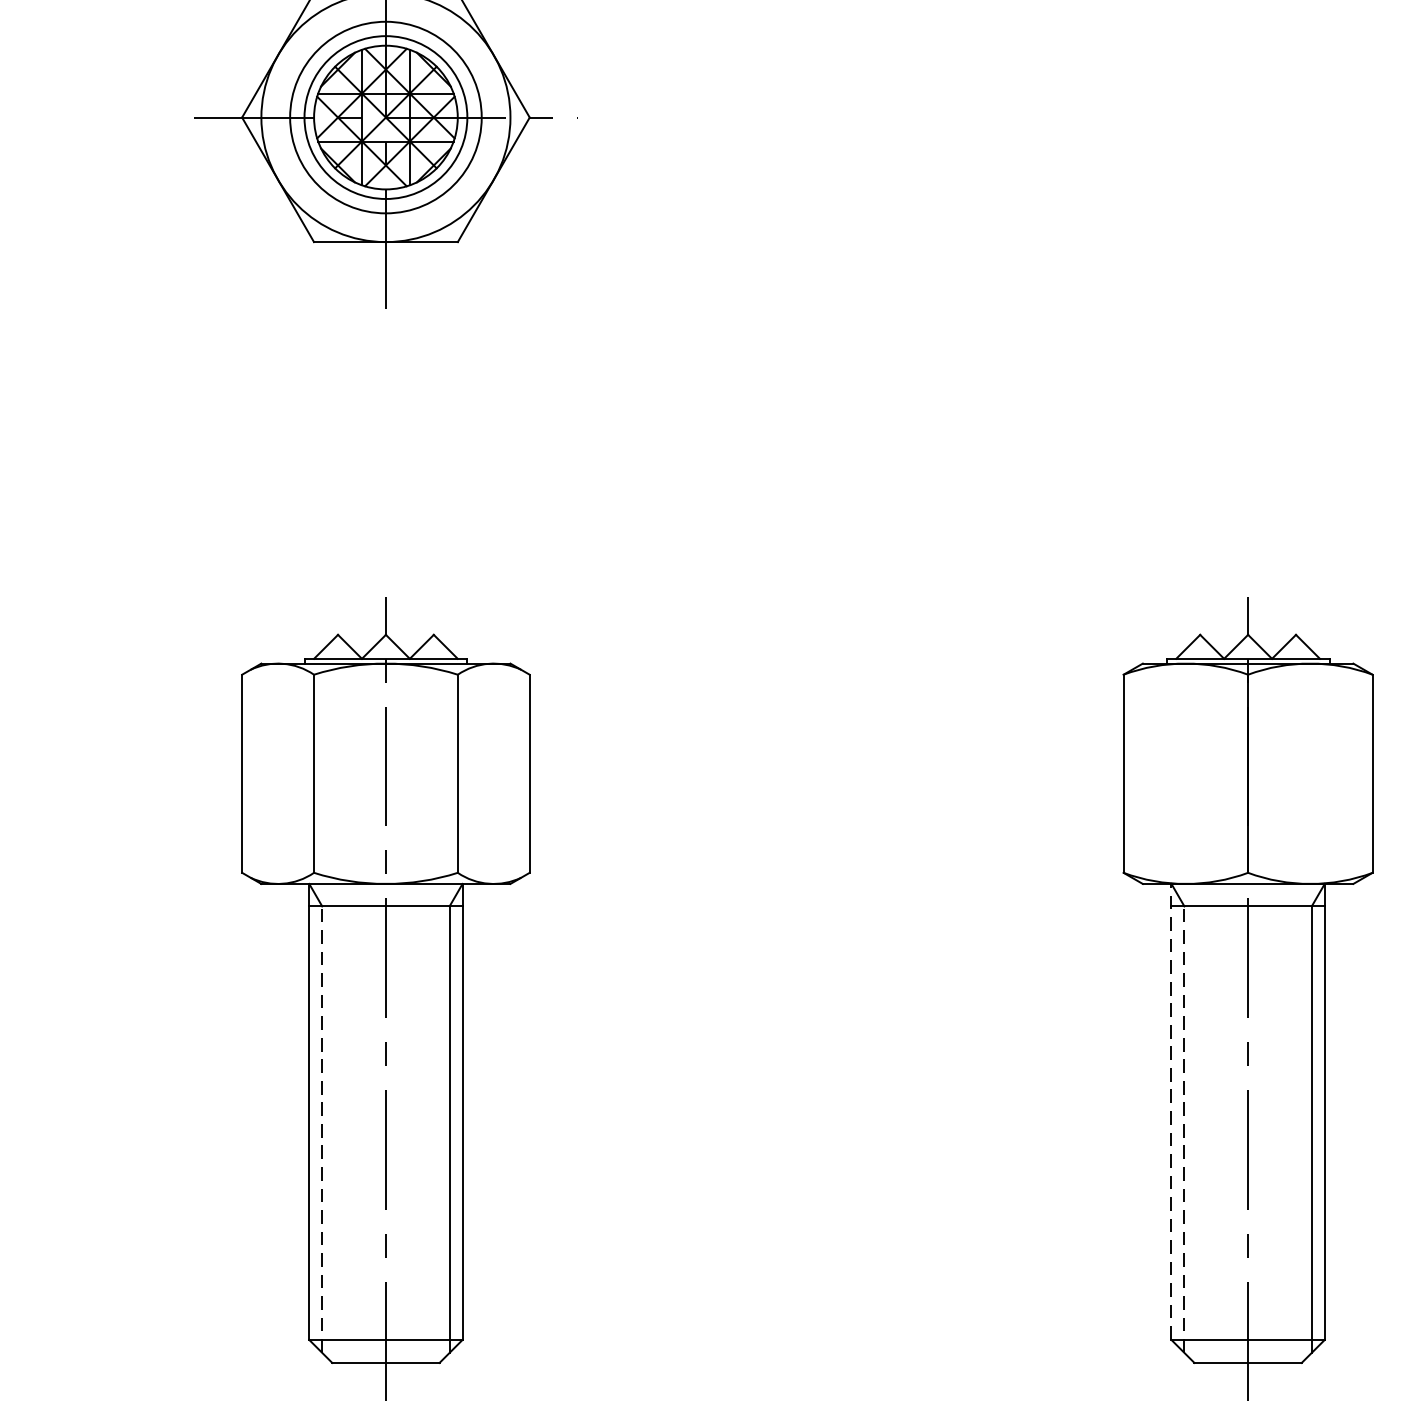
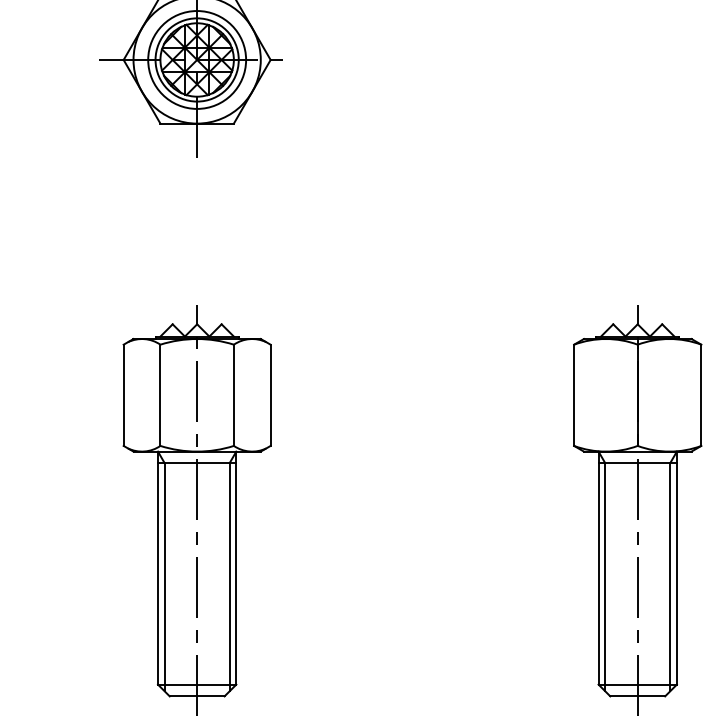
line: (1171, 1112) -> (598, 568), dashed -> solid
line: (322, 1128) -> (164, 576), dashed -> solid
line: (1185, 1128) -> (605, 576), dashed -> solid

